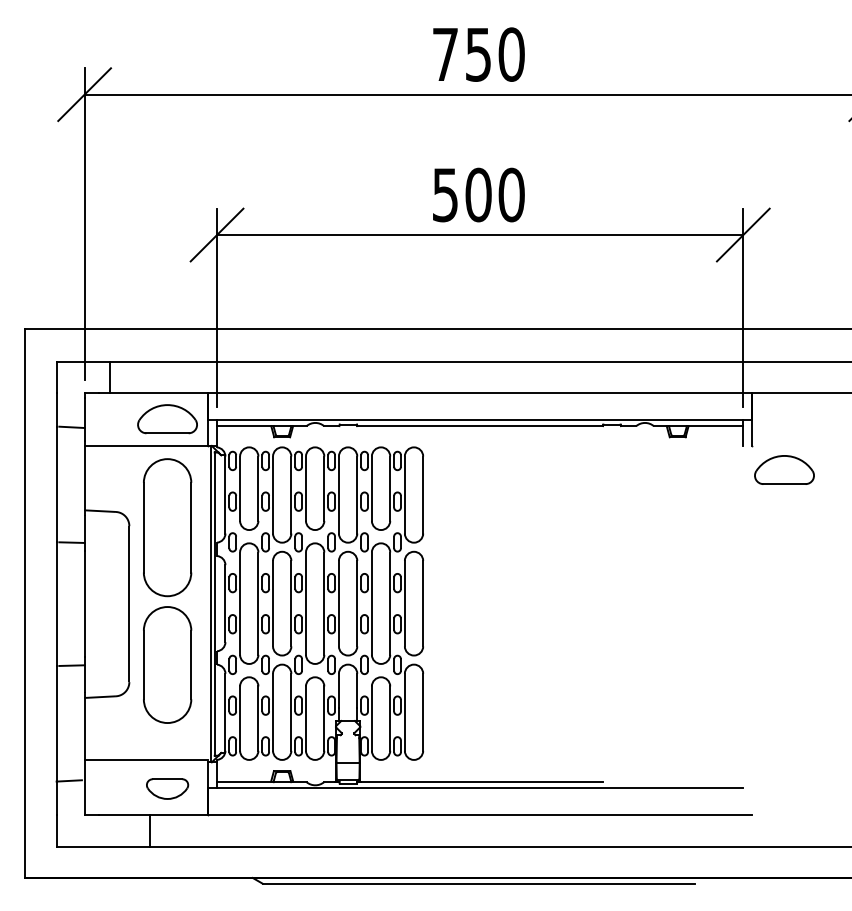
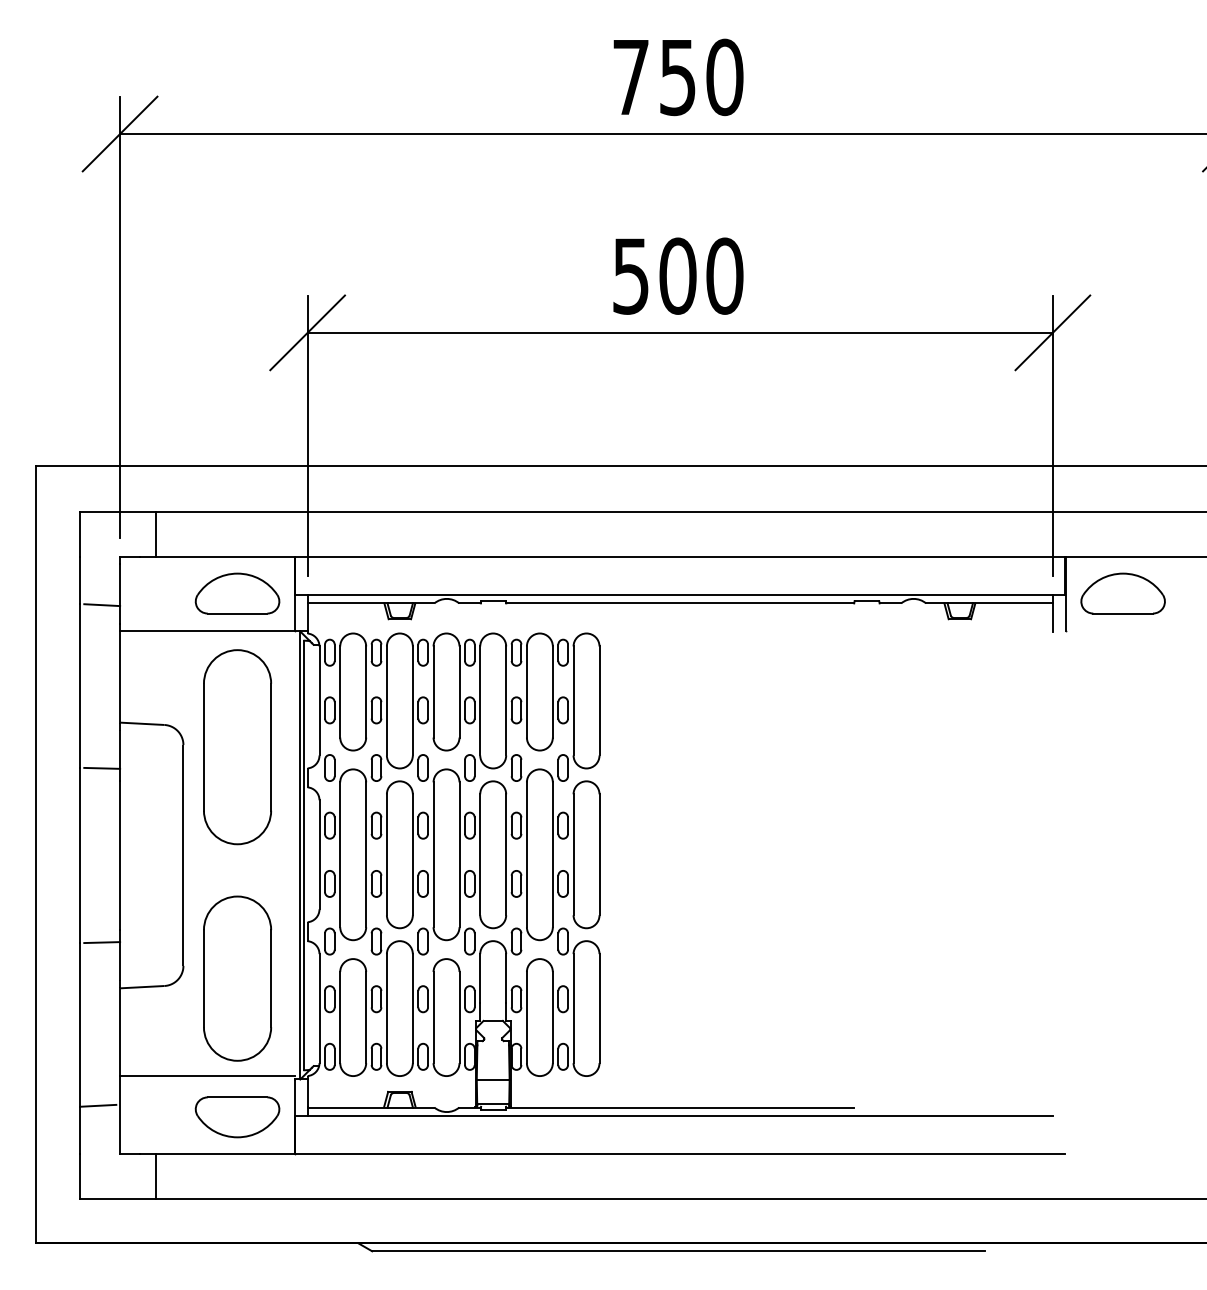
part: (784, 469) -> (1122, 593), moved
part: (167, 664) -> (237, 978), moved
part: (167, 789) -> (237, 1117), size x1.43
line: (149, 830) -> (156, 1176), moved

